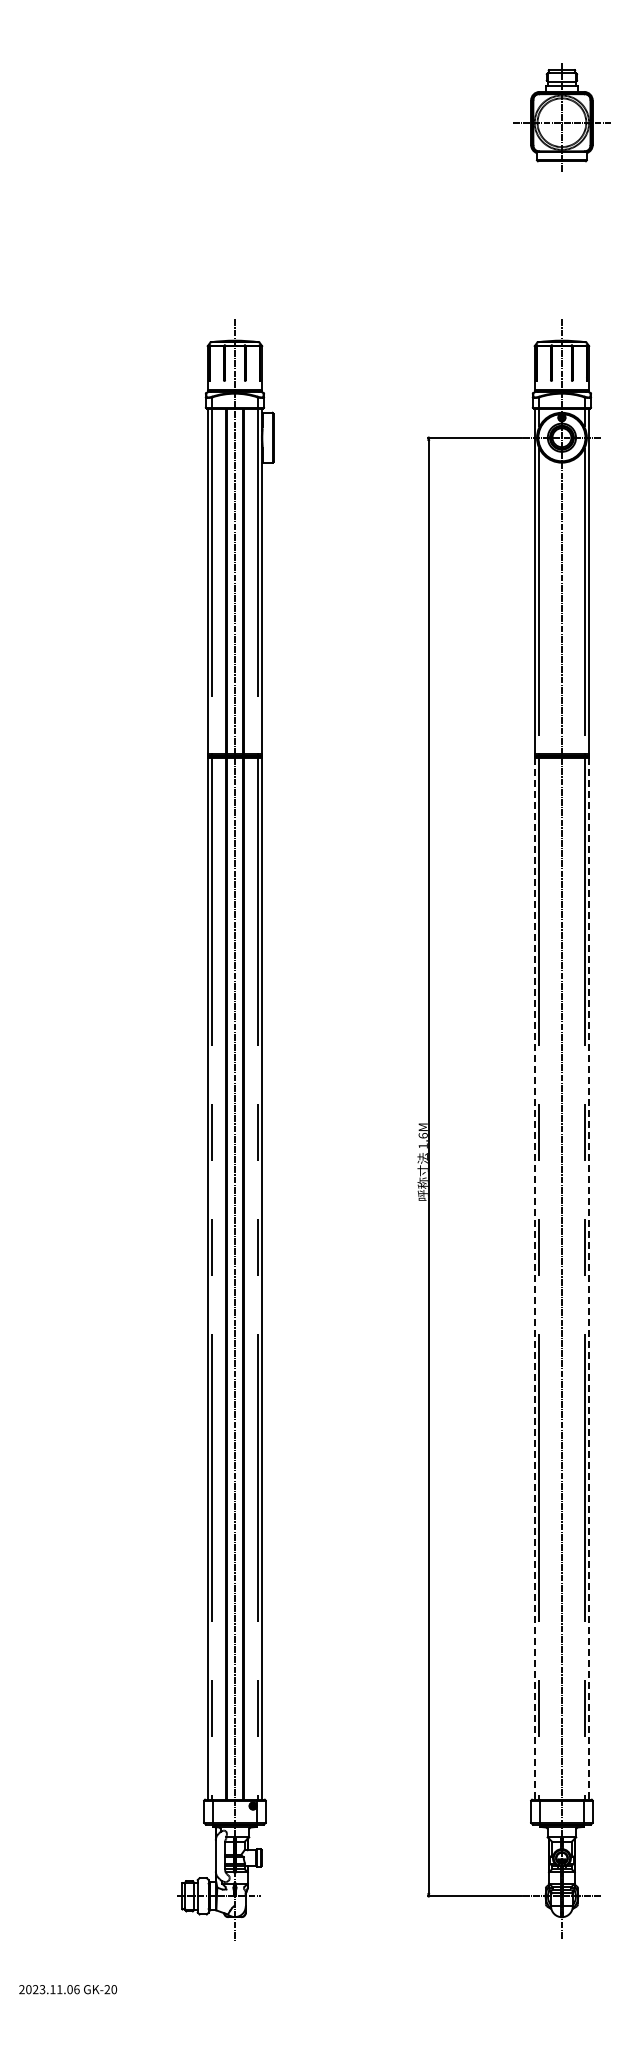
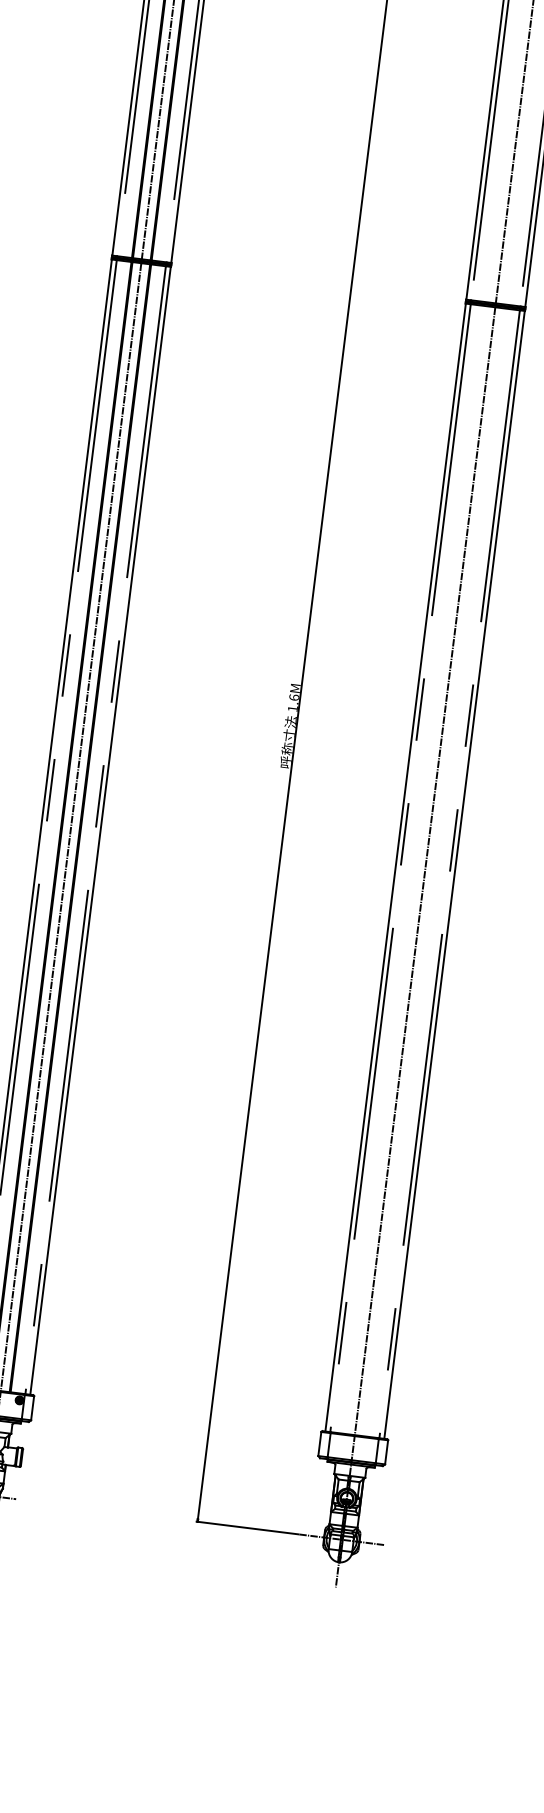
line: (534, 1278) -> (395, 867), dashed -> solid
line: (589, 1278) -> (454, 874), dashed -> solid

